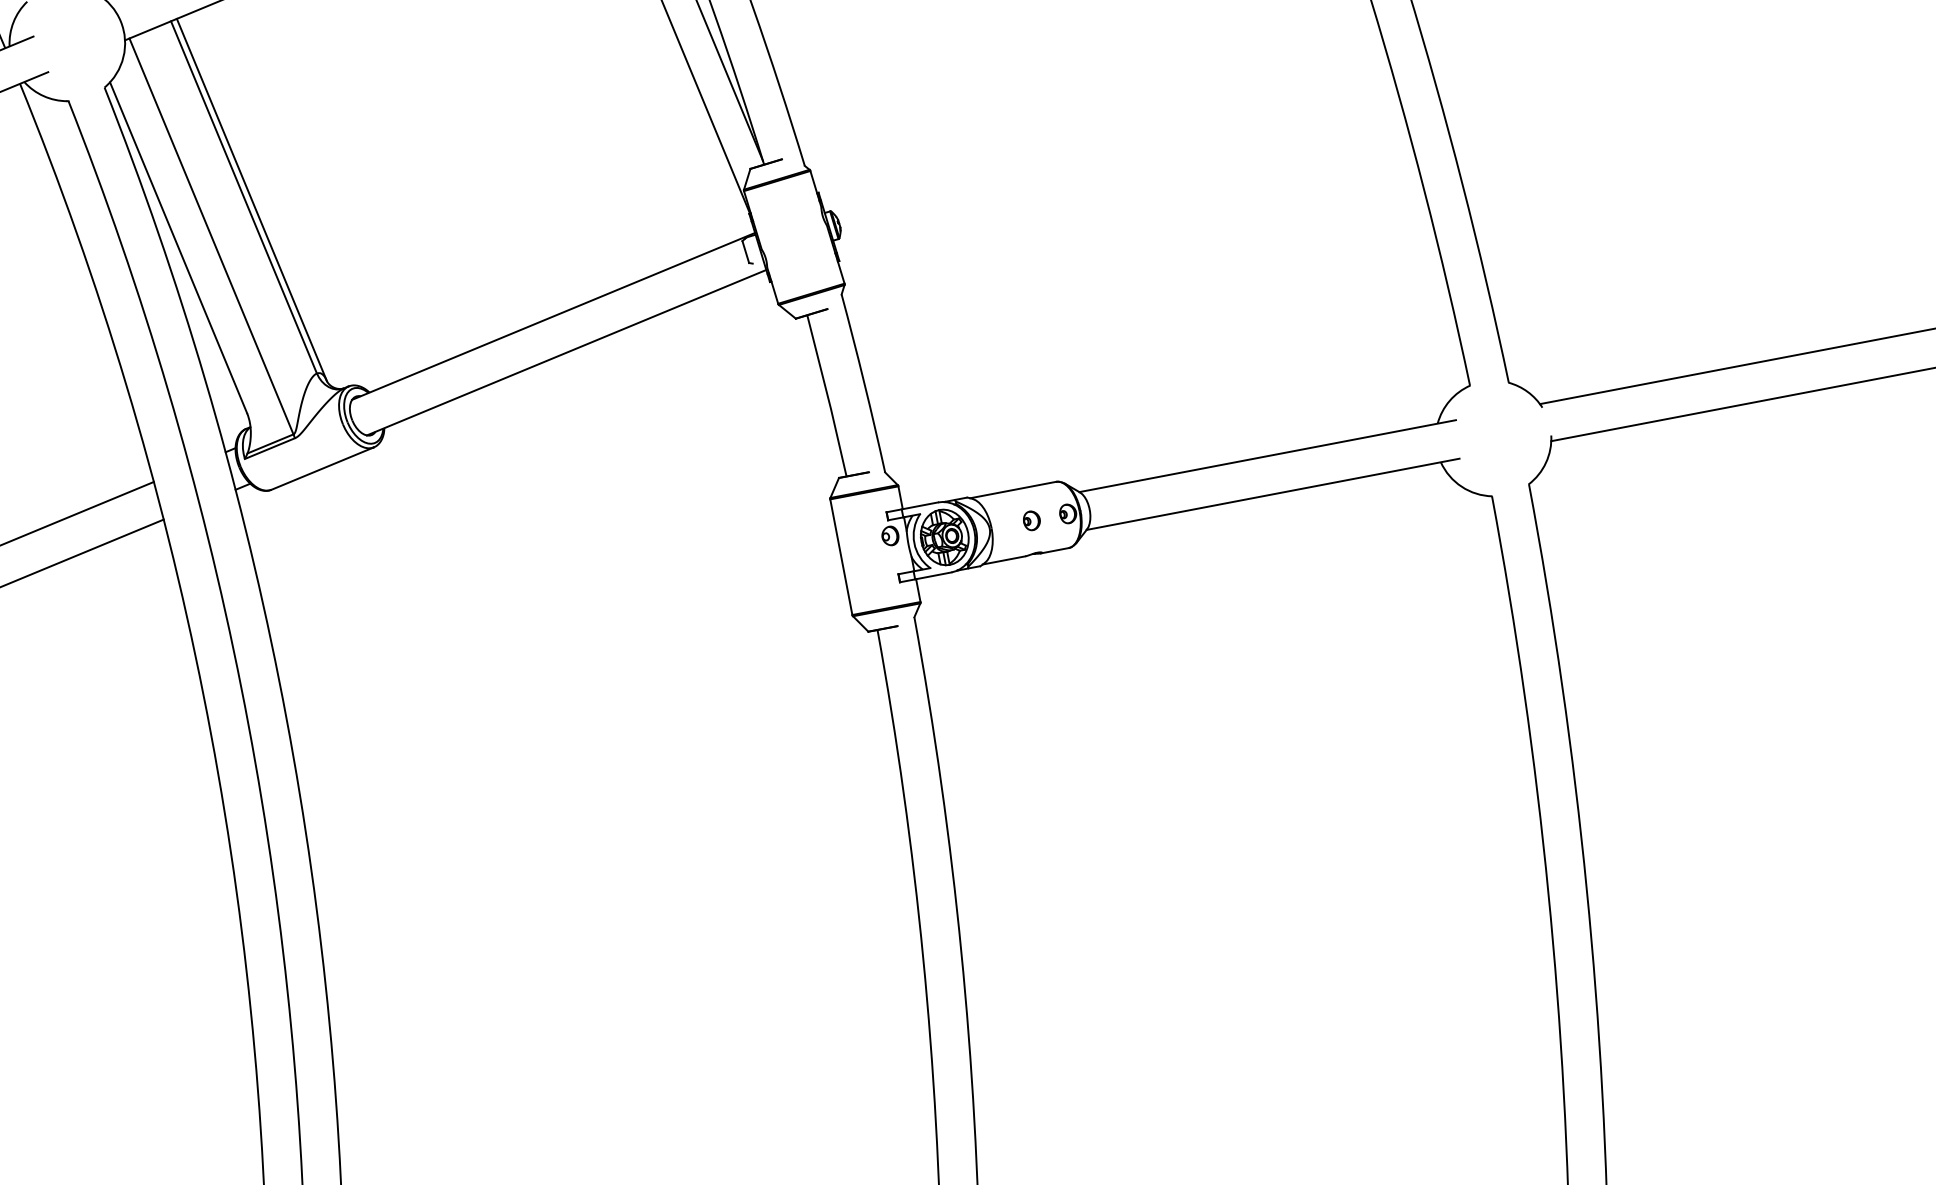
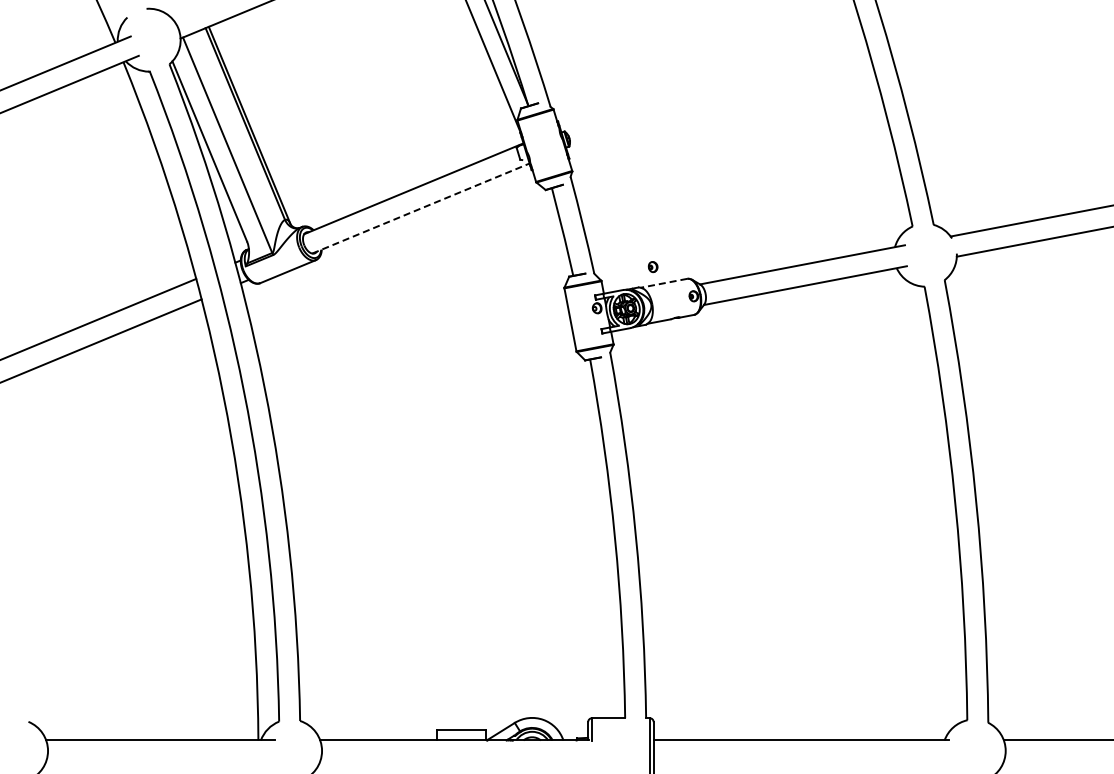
line: (565, 352) -> (420, 208), solid -> dashed
line: (1012, 490) -> (663, 283), solid -> dashed
part: (1030, 521) -> (652, 267), moved

